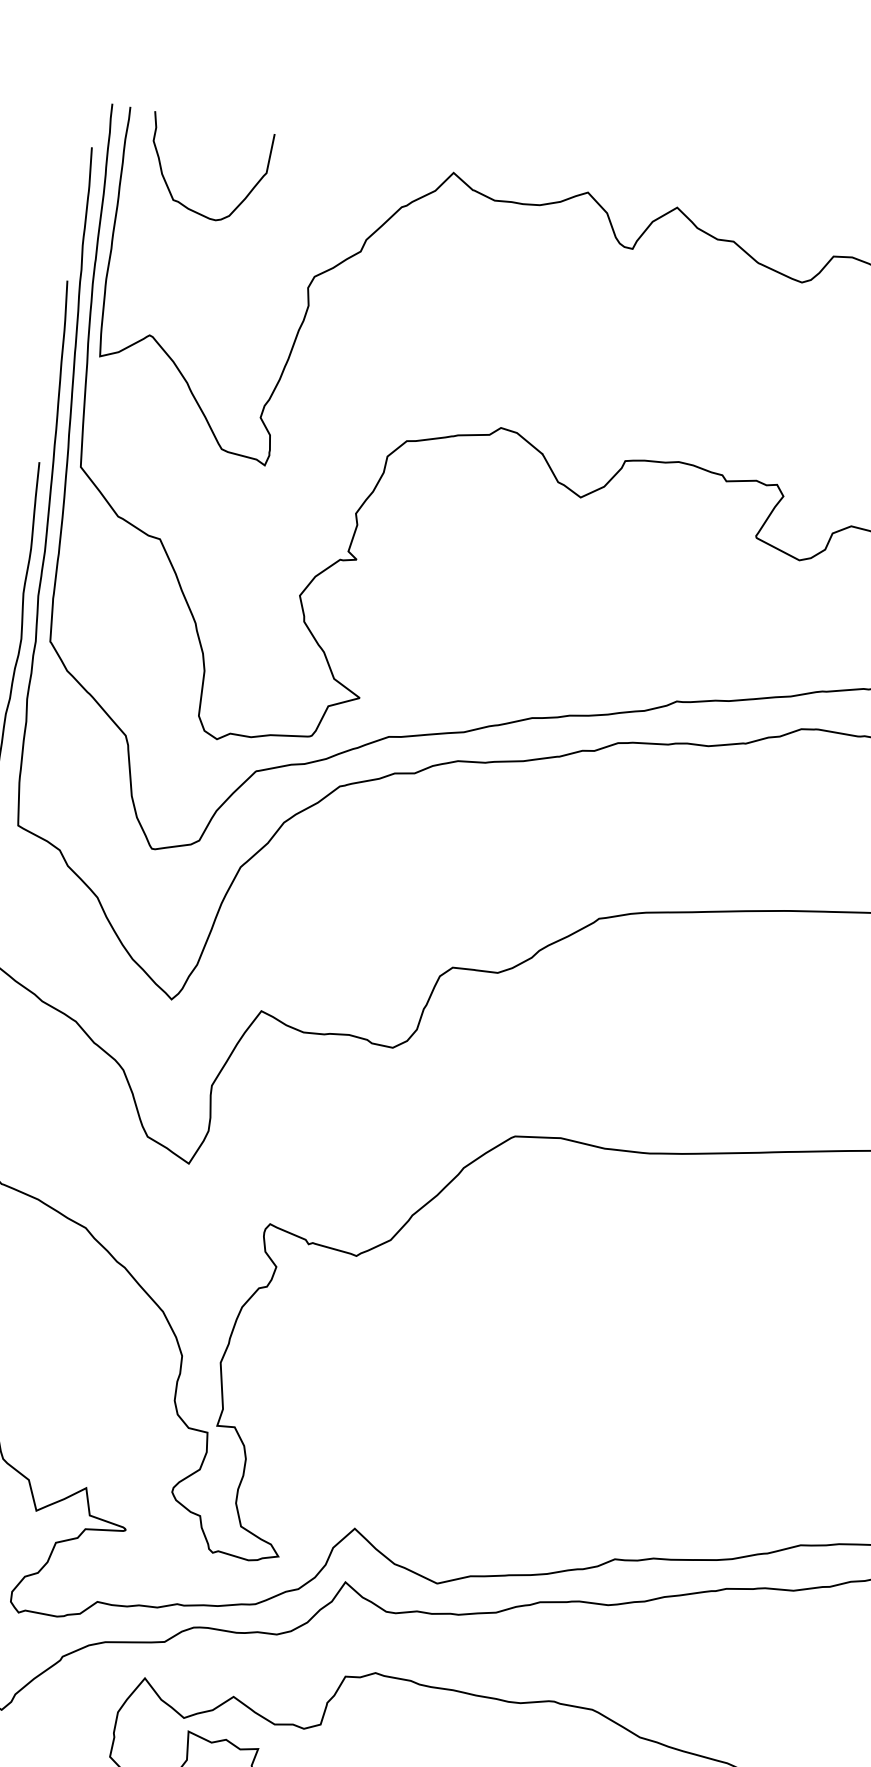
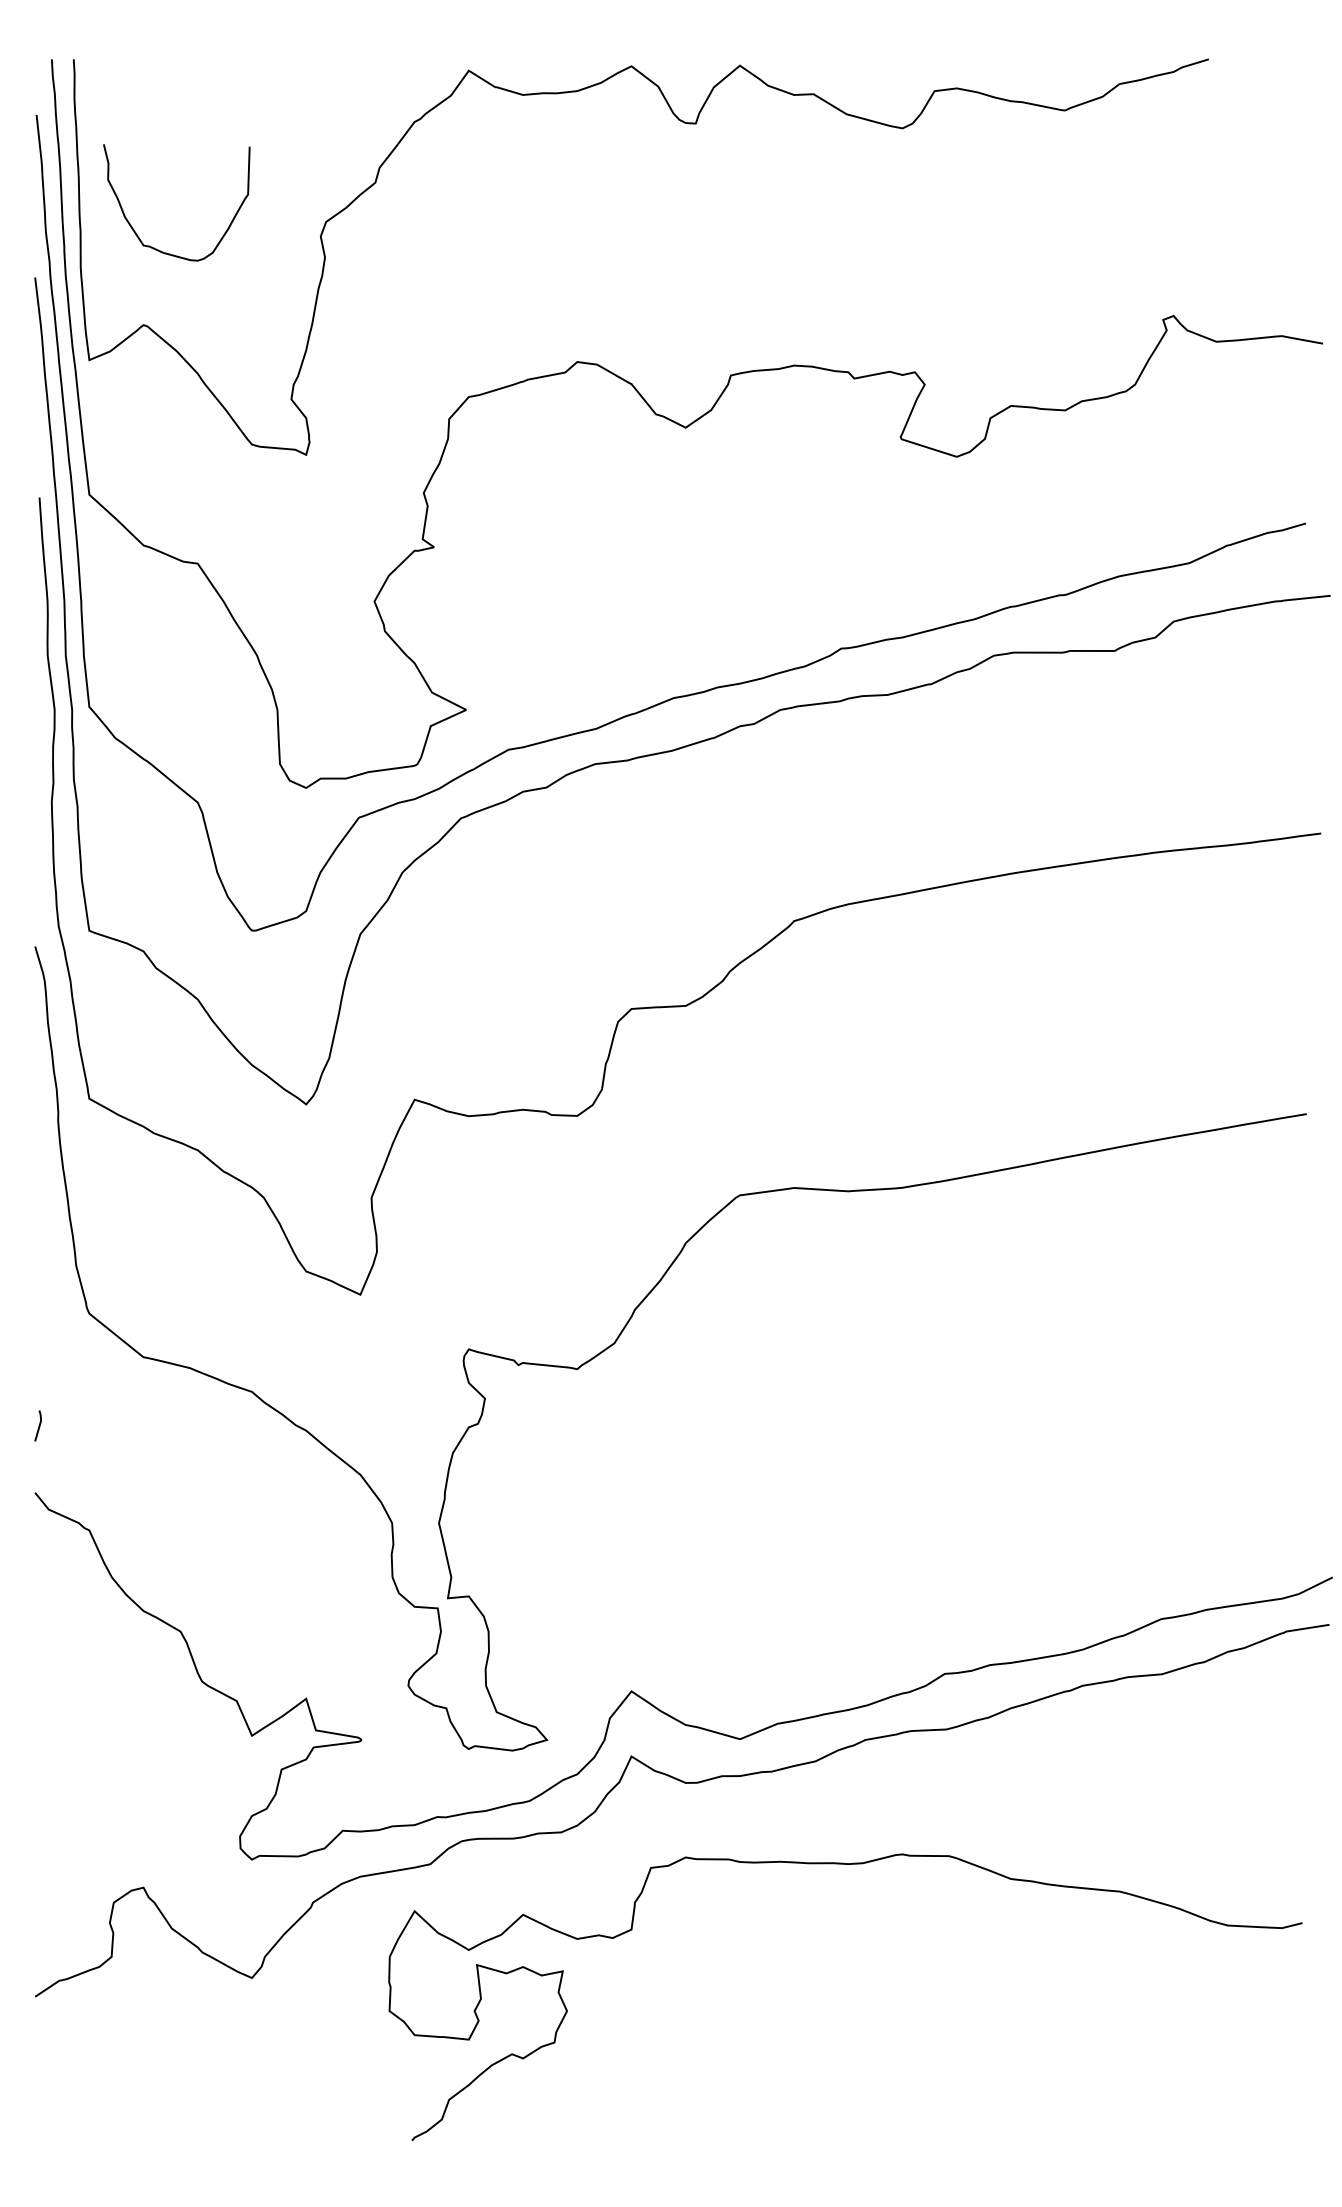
curve: (168, 185) -> (134, 229), moved

